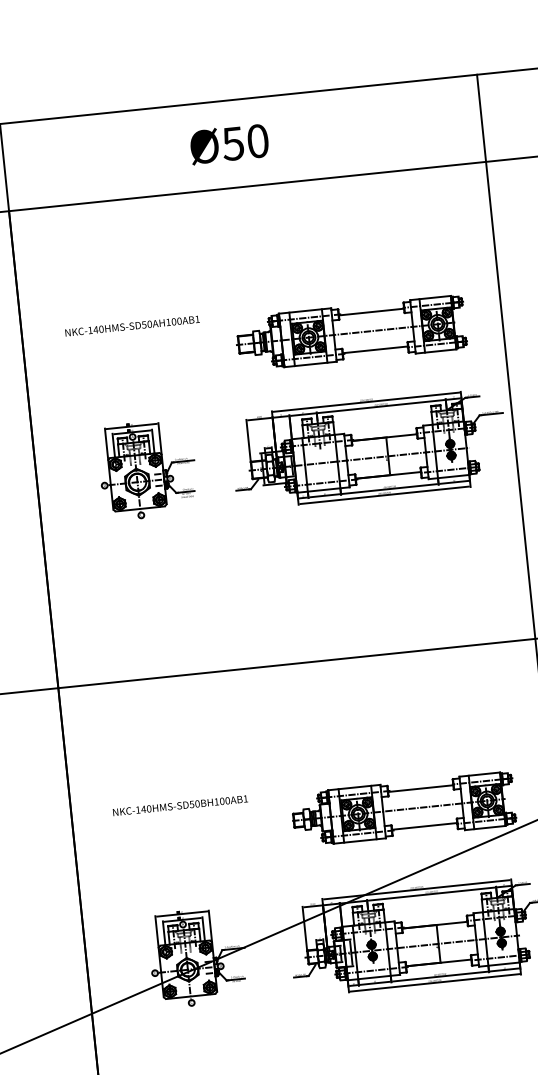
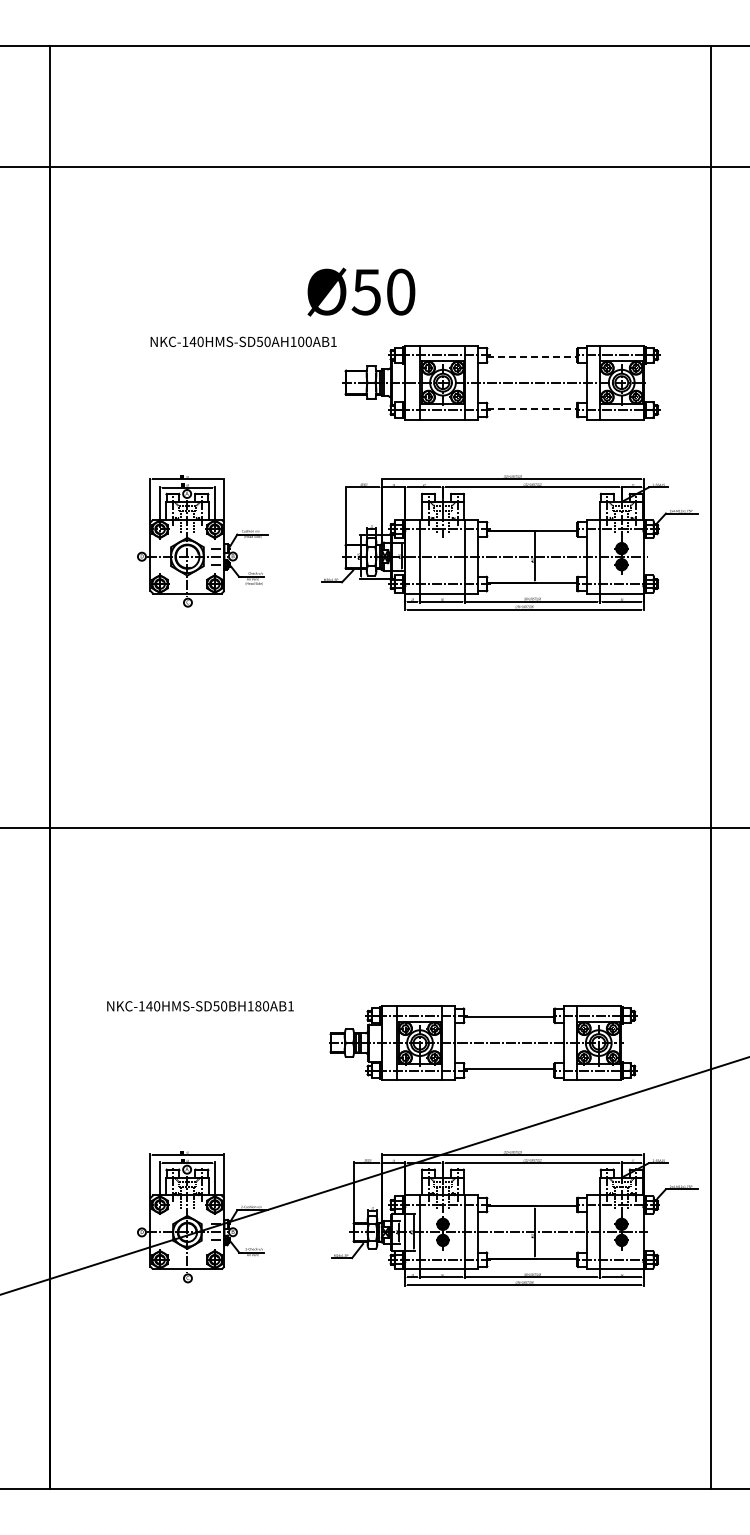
text: (229, 143) -> (361, 291), moved
line: (371, 312) -> (532, 356), solid -> dashed
text: (132, 325) -> (243, 341), moved
line: (375, 349) -> (532, 408), solid -> dashed
text: (222, 801) -> (258, 1006), NKC-140HMS-SD50BH100AB1 -> NKC-140HMS-SD50BH180AB1
part: (403, 808) -> (483, 1042), moved

